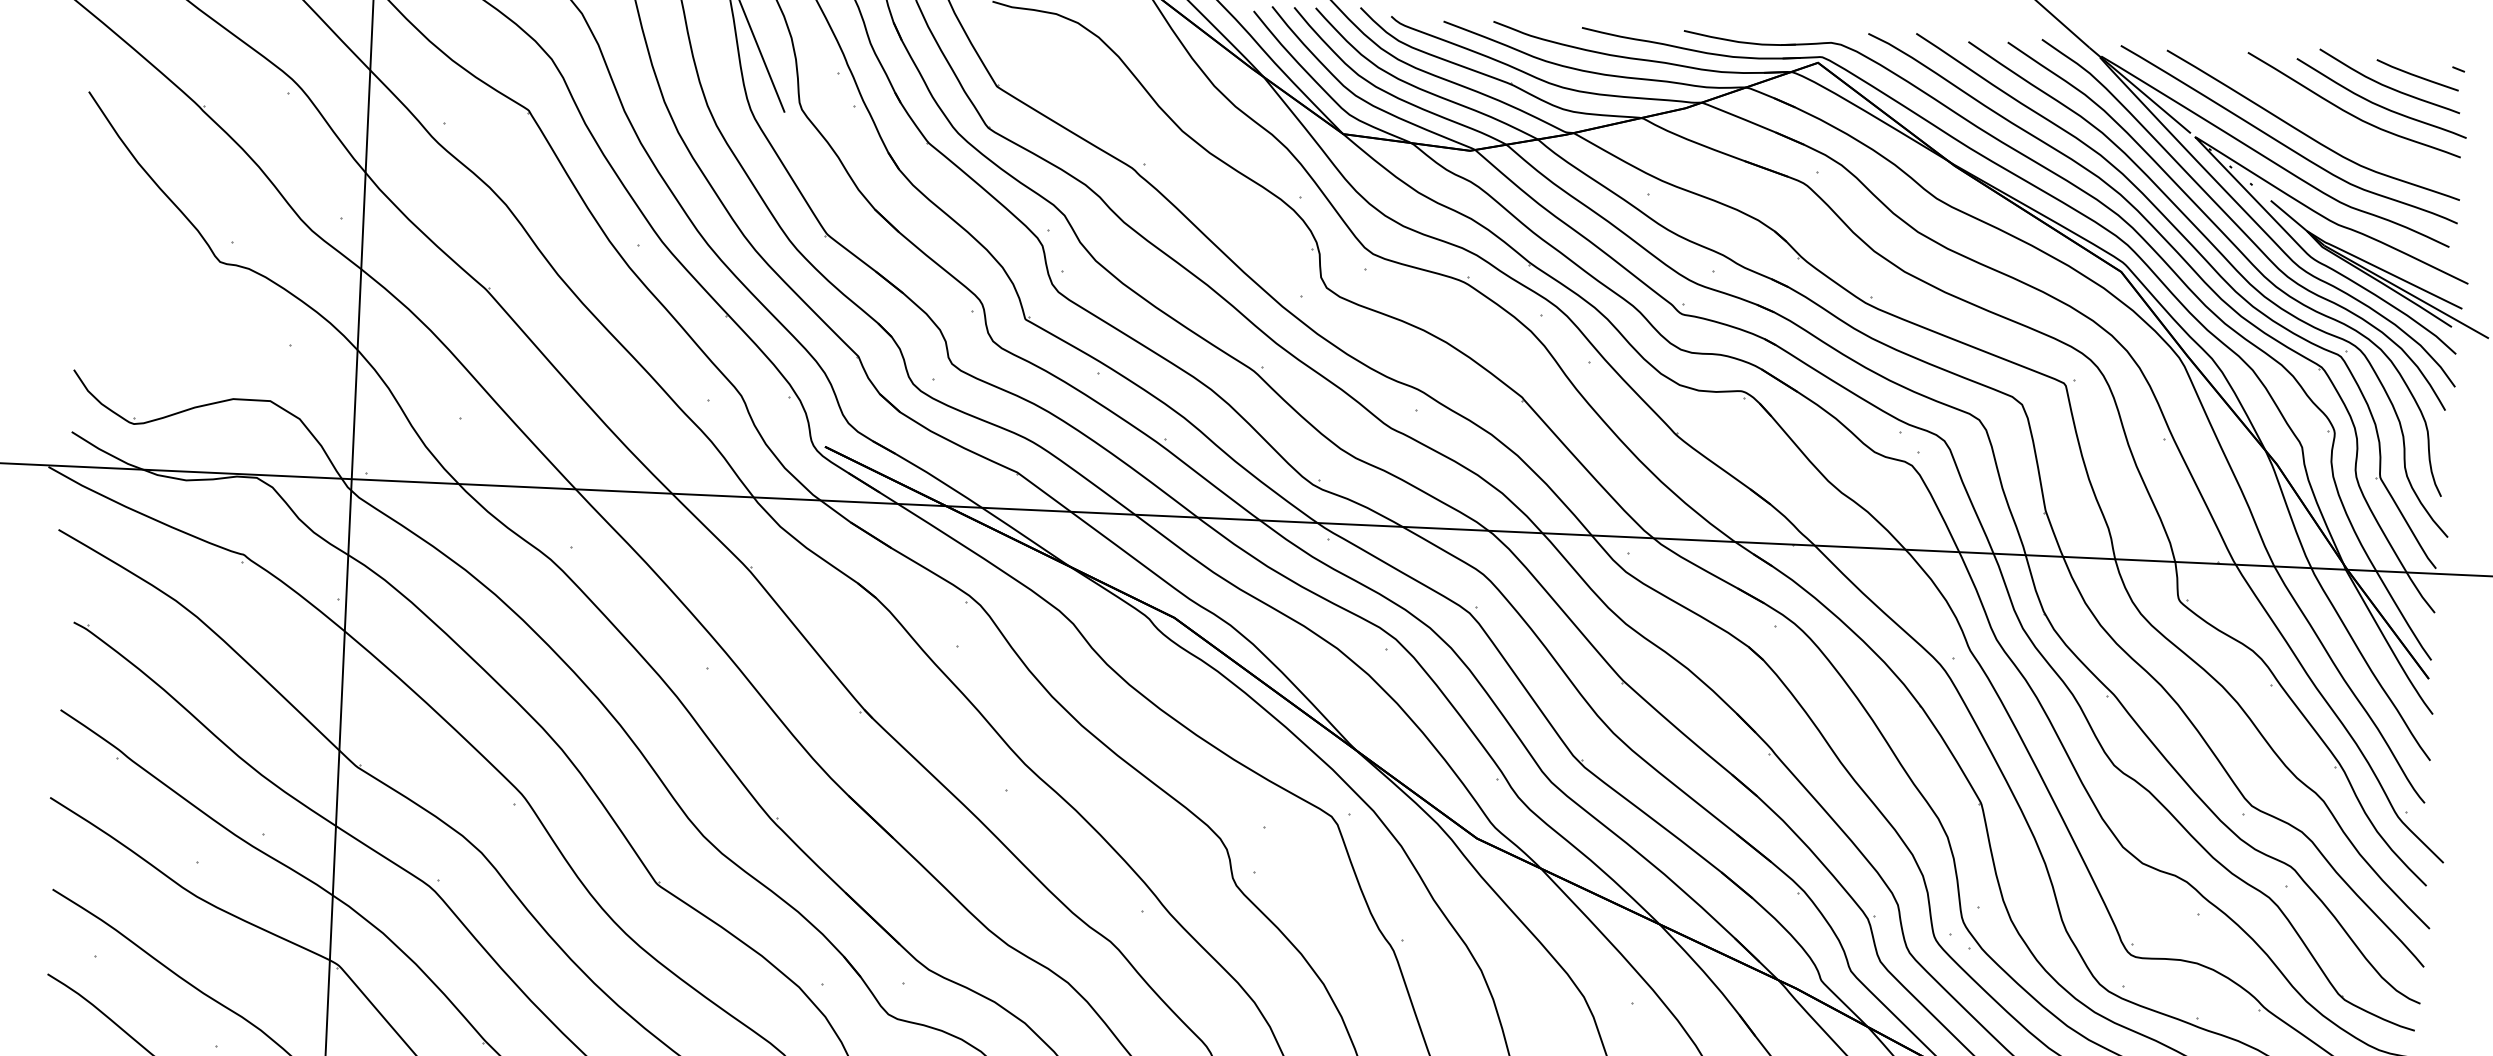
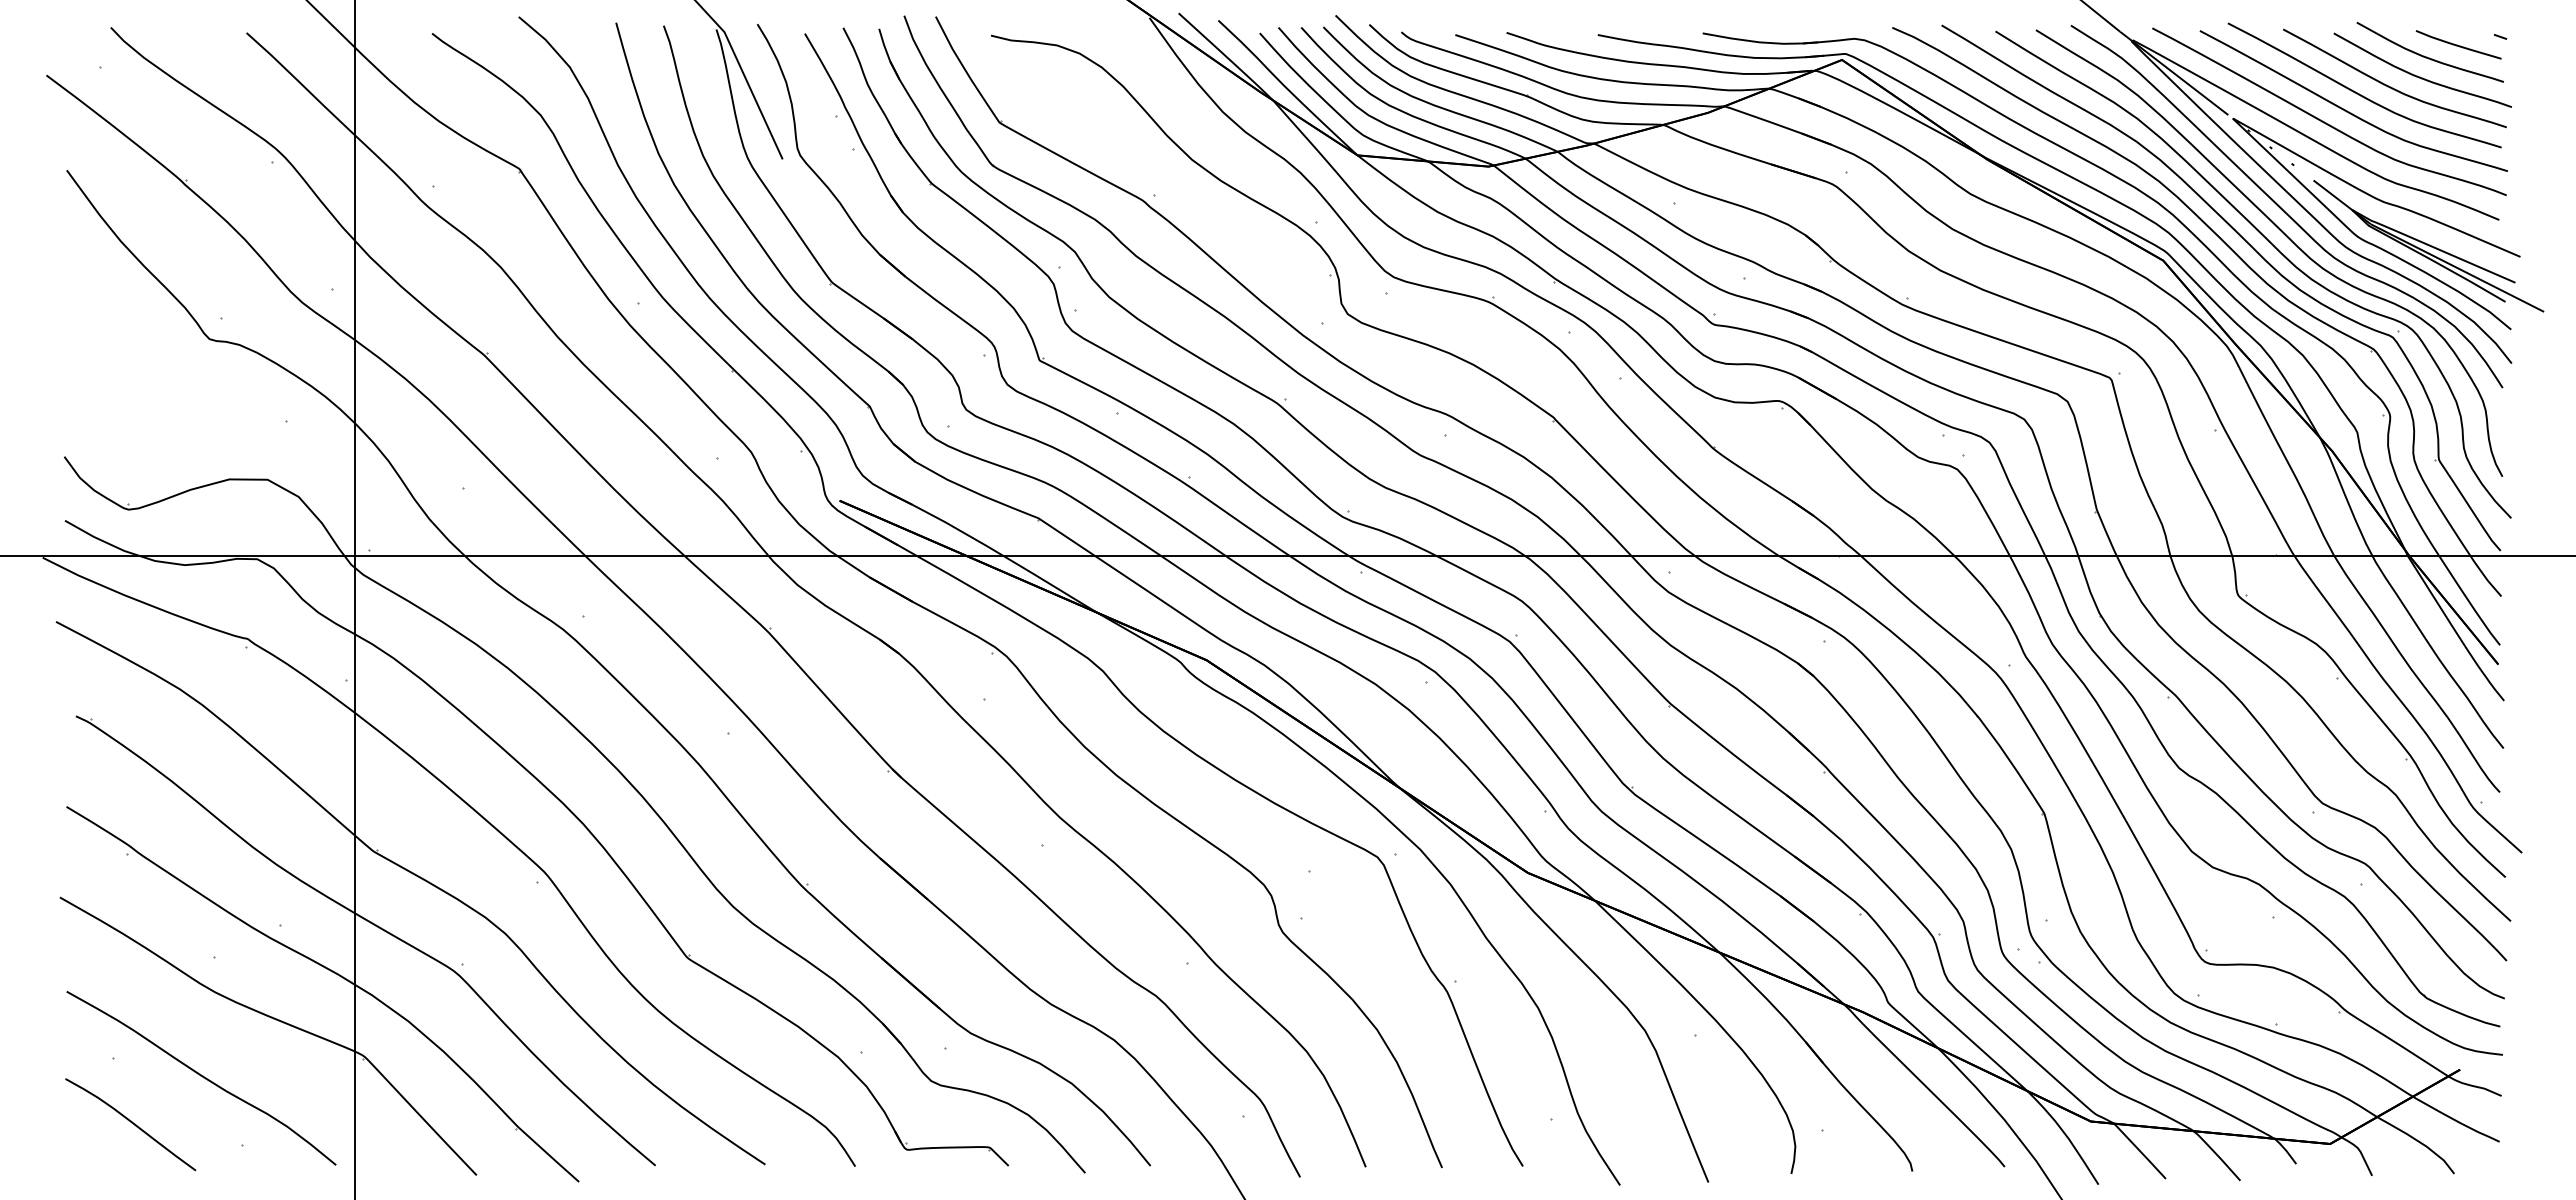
curve: (2319, 118) -> (2359, 93), added

